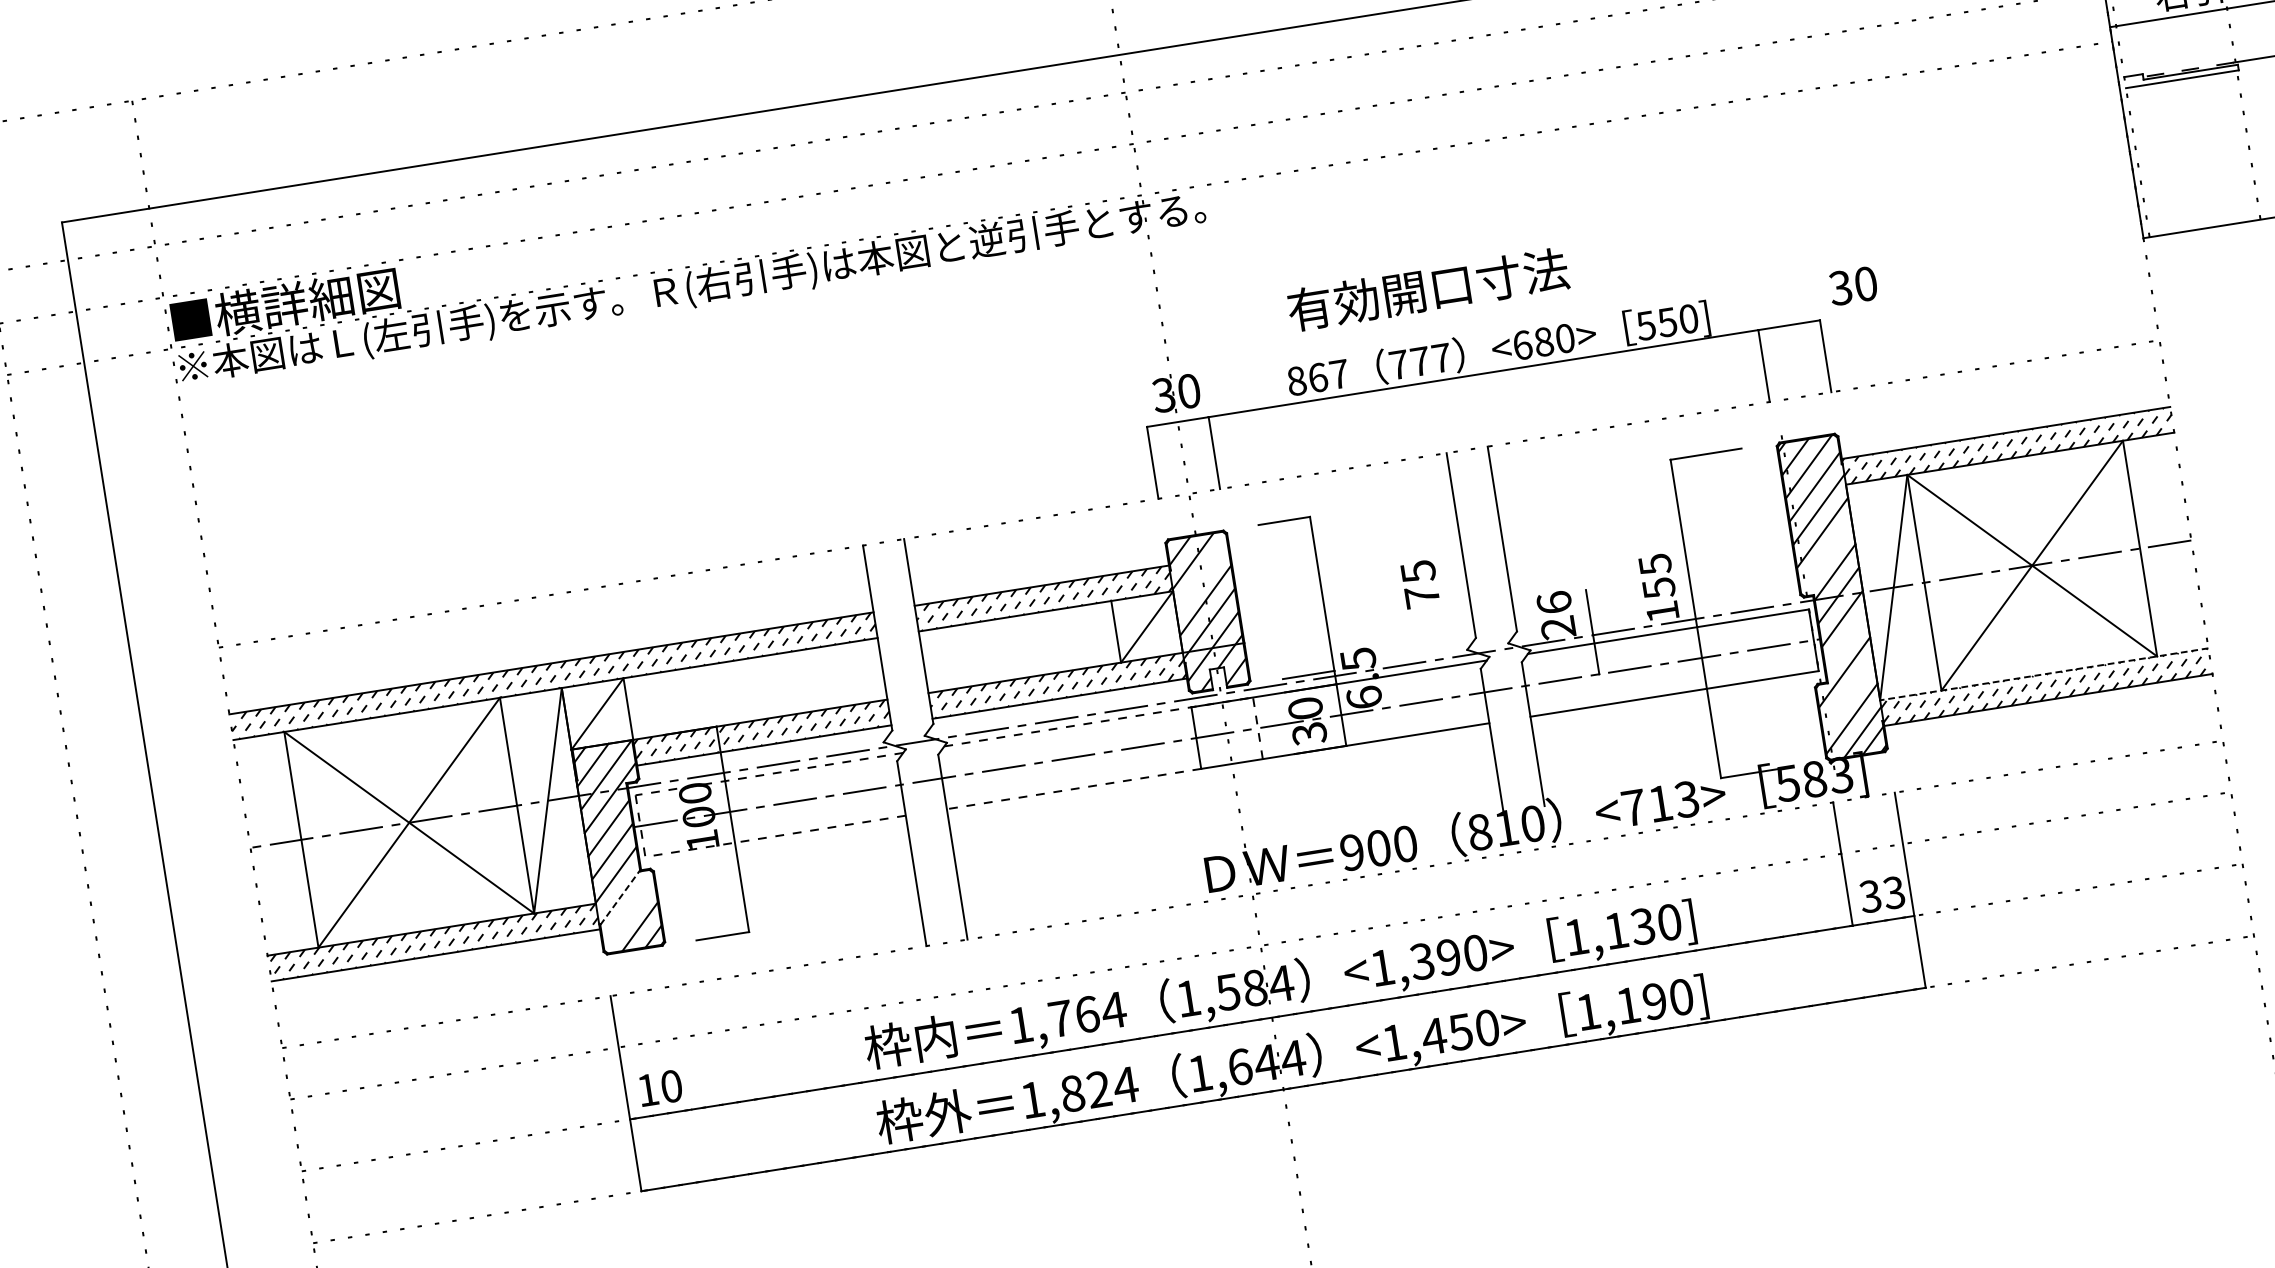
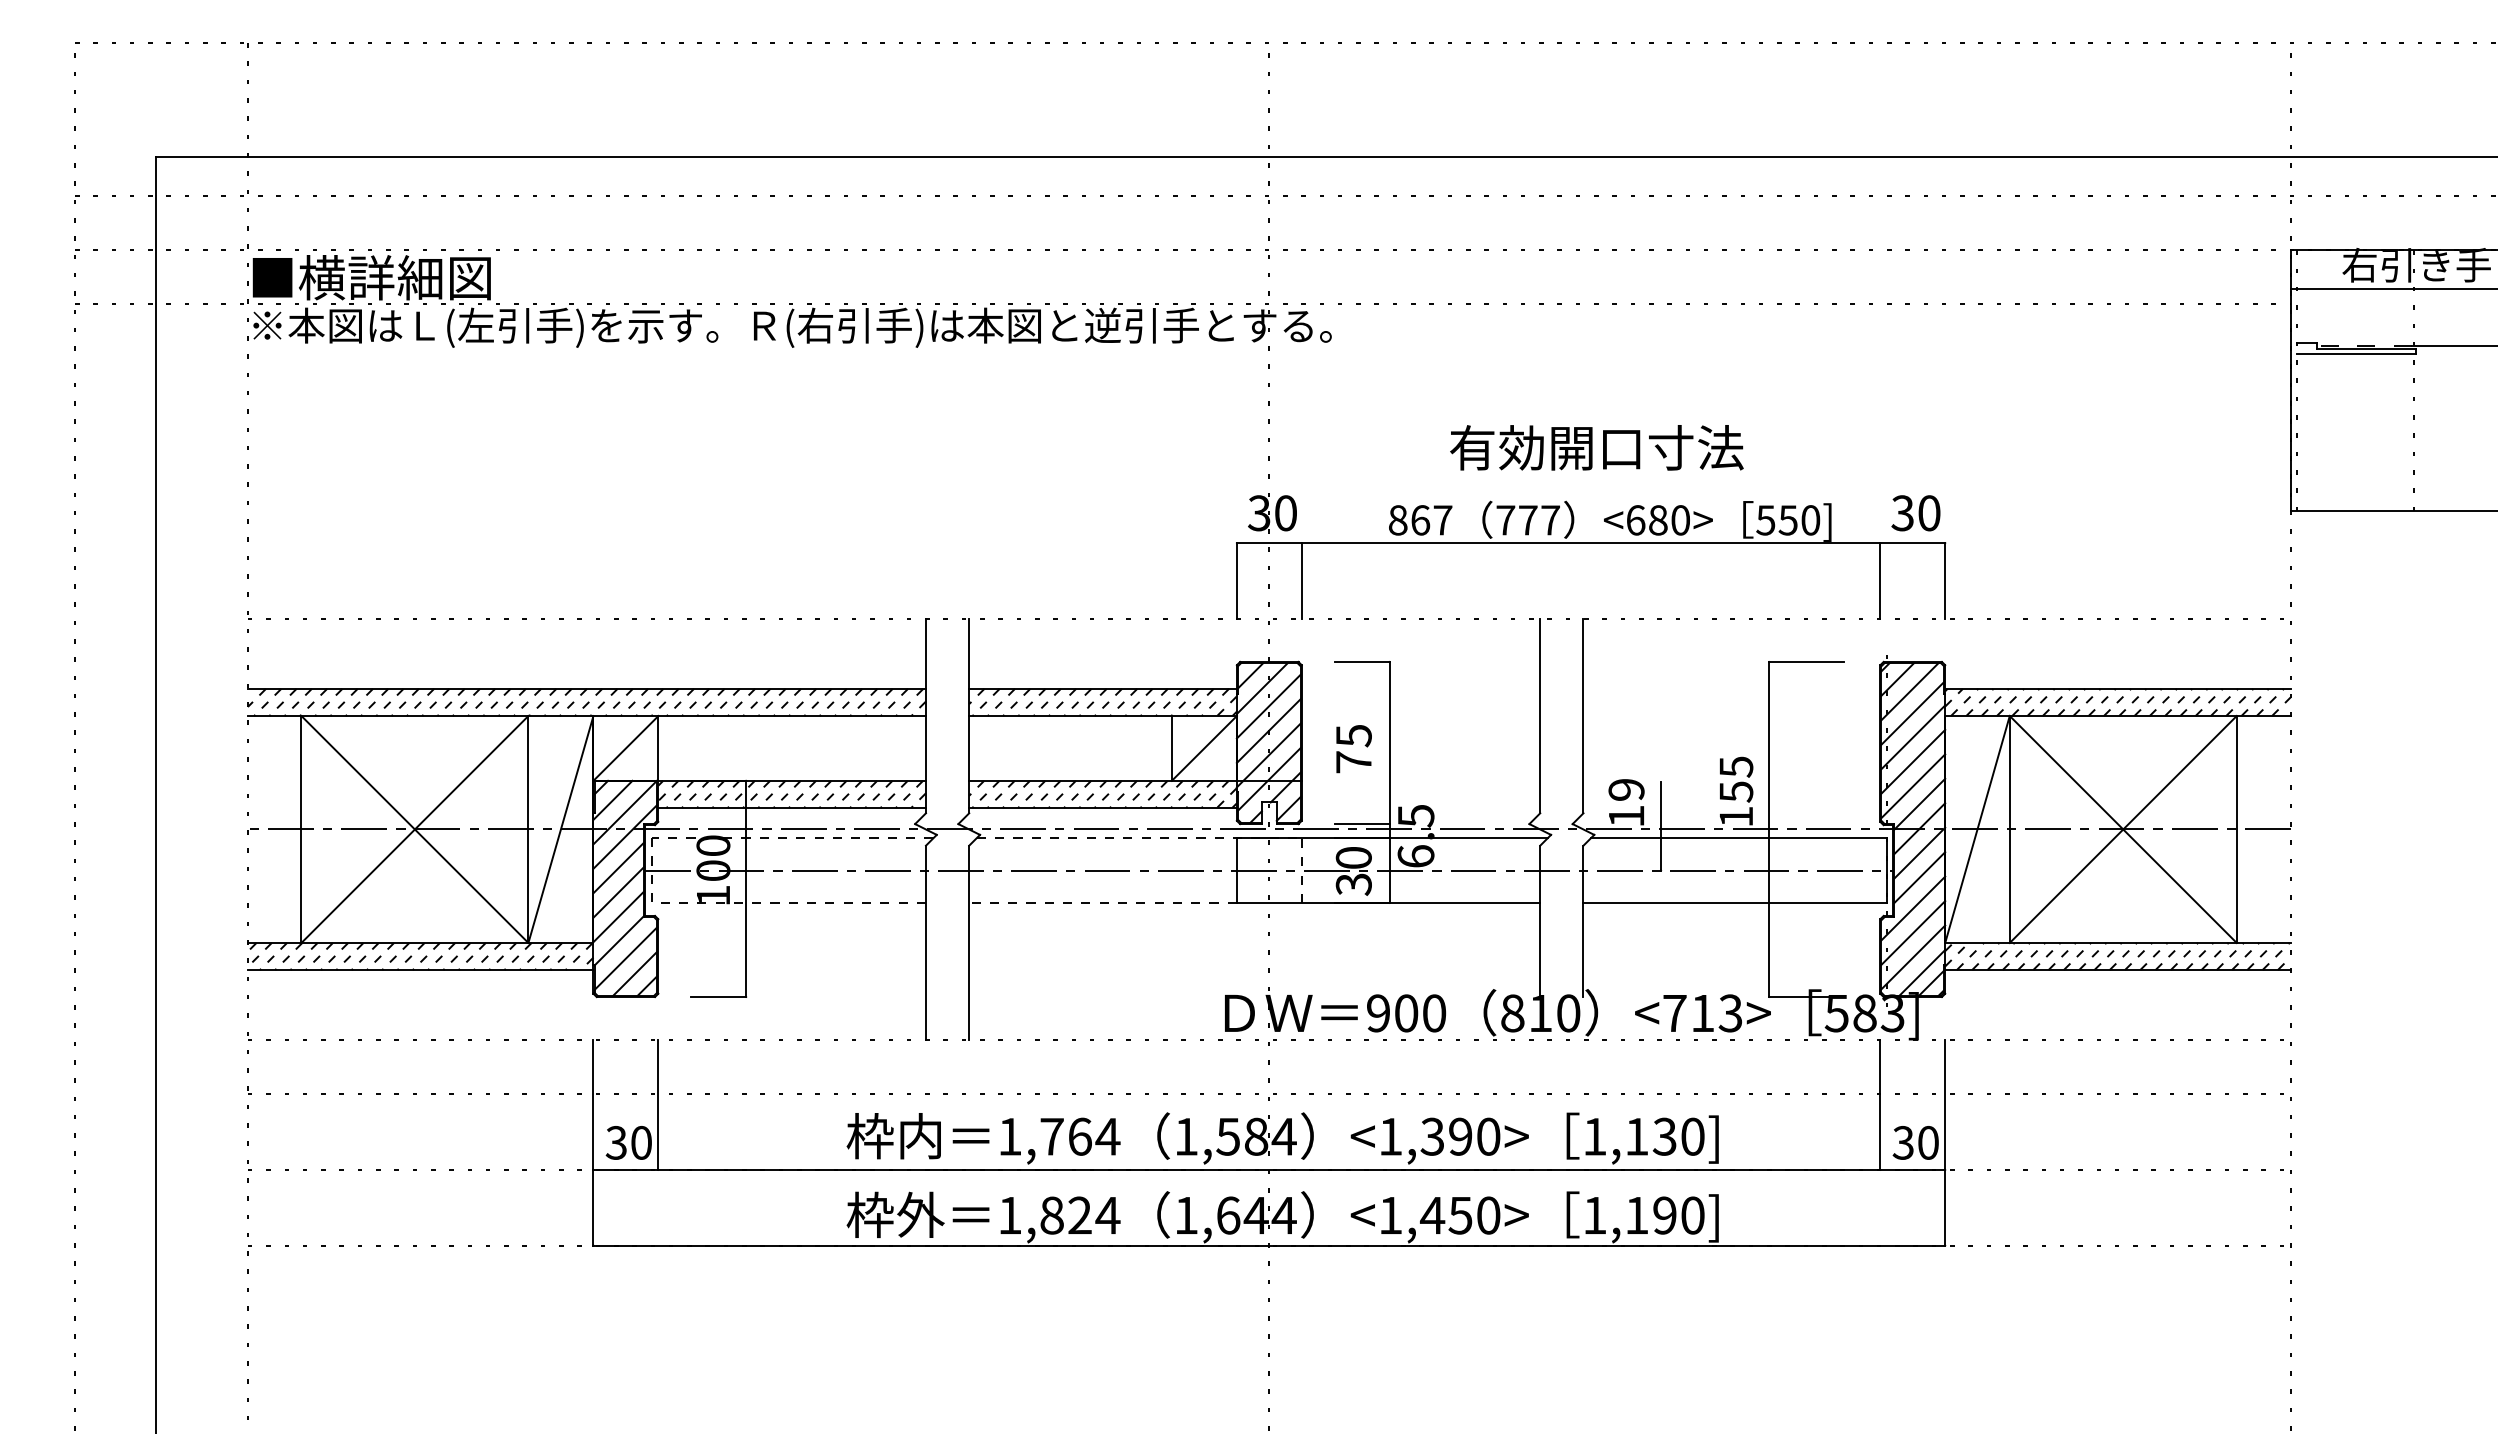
text: (1852, 286) -> (1915, 513), moved
text: (1427, 289) -> (1596, 447), moved
line: (1826, 556) -> (1913, 786), added
line: (1201, 577) -> (1268, 706), added
text: (1419, 584) -> (1353, 749), moved
text: (1556, 614) -> (1626, 802), 26 -> 19
line: (1845, 641) -> (1919, 877), added
line: (2043, 673) -> (2117, 942), dashed -> solid
line: (1848, 695) -> (1913, 932), added
text: (1893, 892) -> (1927, 1142), 33 -> 30
line: (620, 897) -> (619, 940), dashed -> solid
line: (628, 913) -> (625, 958), added
line: (682, 1047) -> (658, 1104), added
text: (646, 1089) -> (615, 1142), 10 -> 30

